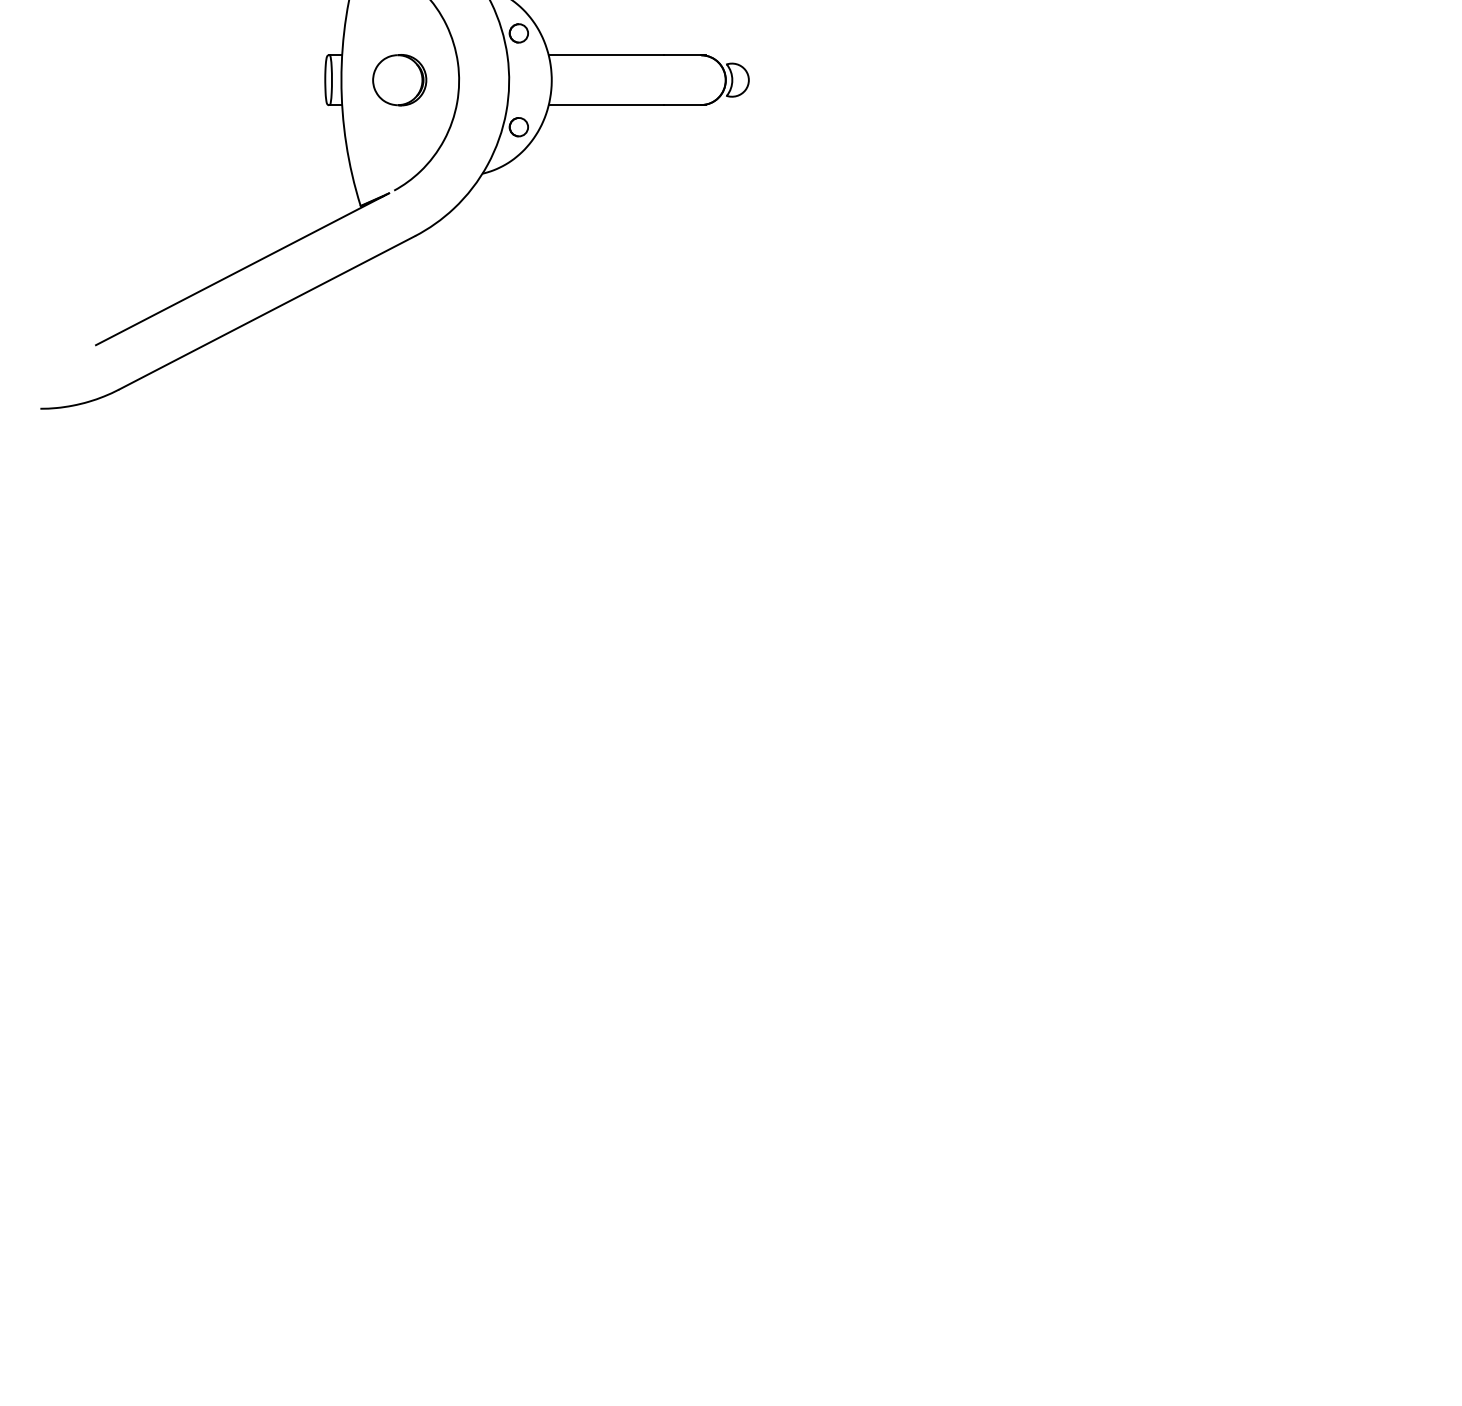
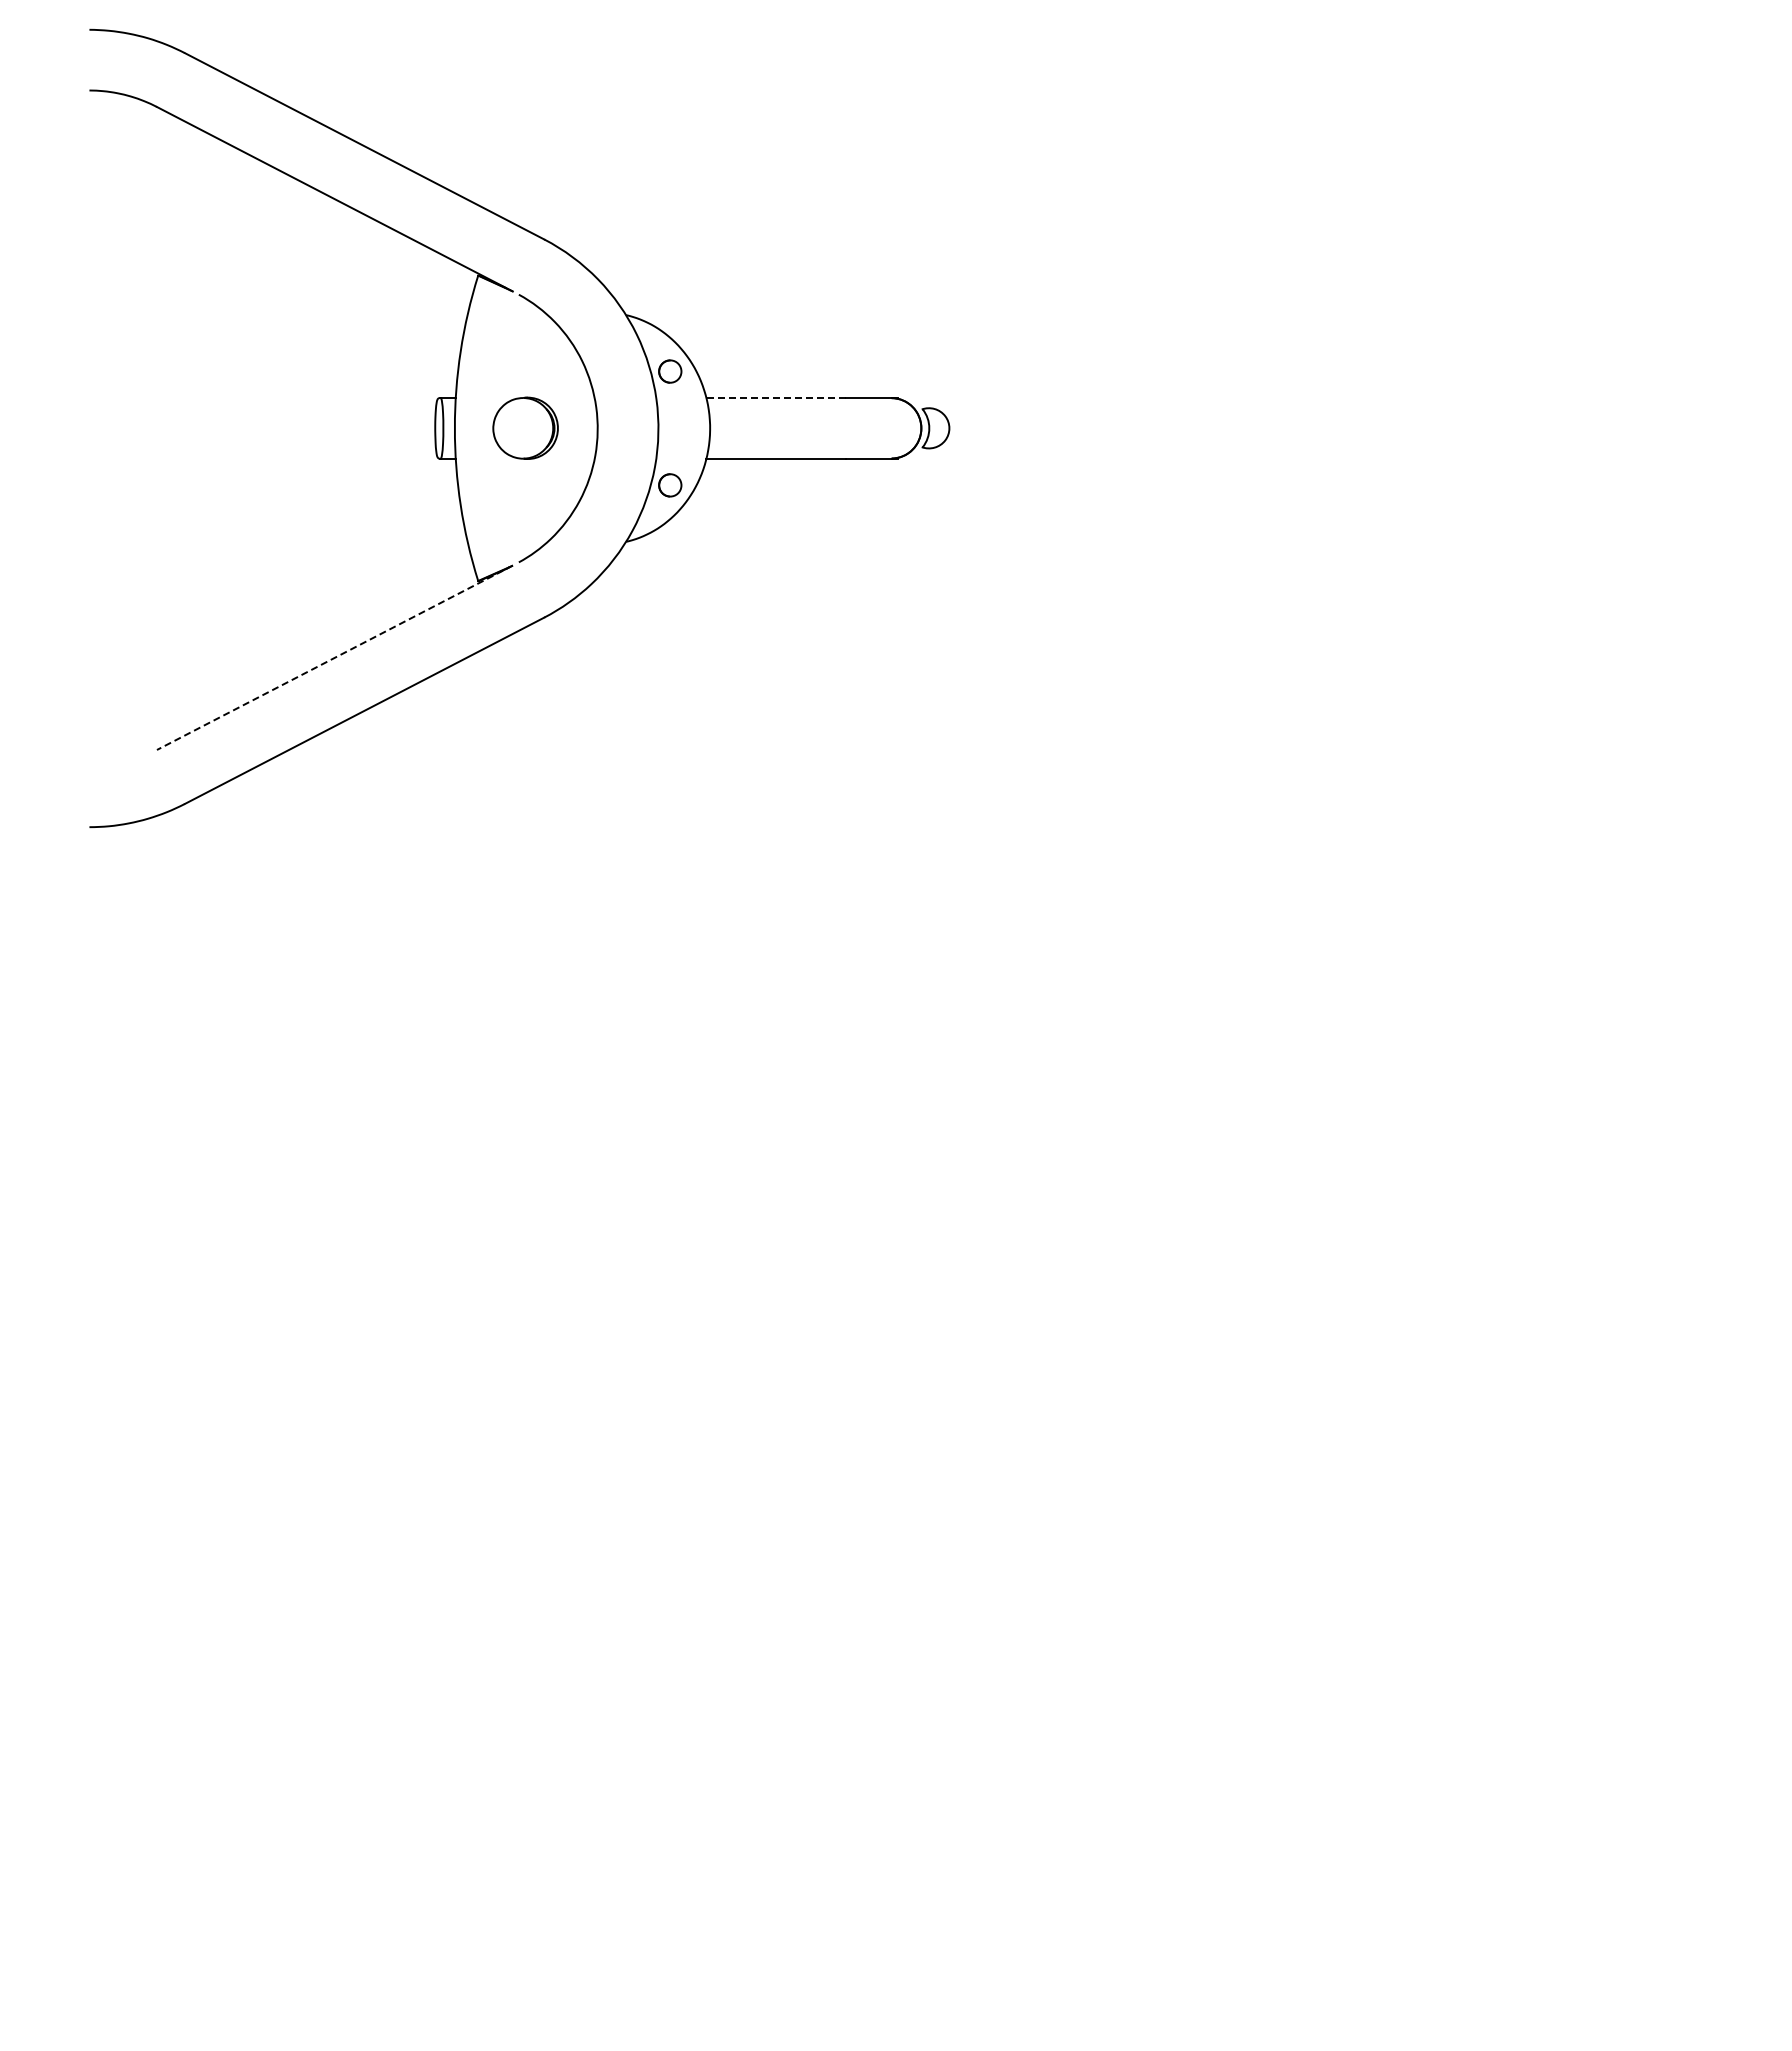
line: (606, 55) -> (776, 398), solid -> dashed
line: (242, 269) -> (334, 658), solid -> dashed

